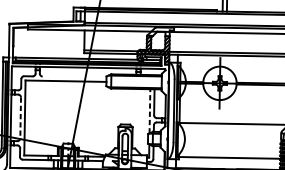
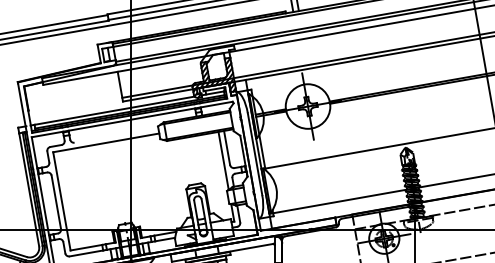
line: (149, 111) -> (223, 160), dashed -> solid
line: (20, 118) -> (56, 202), dashed -> solid

